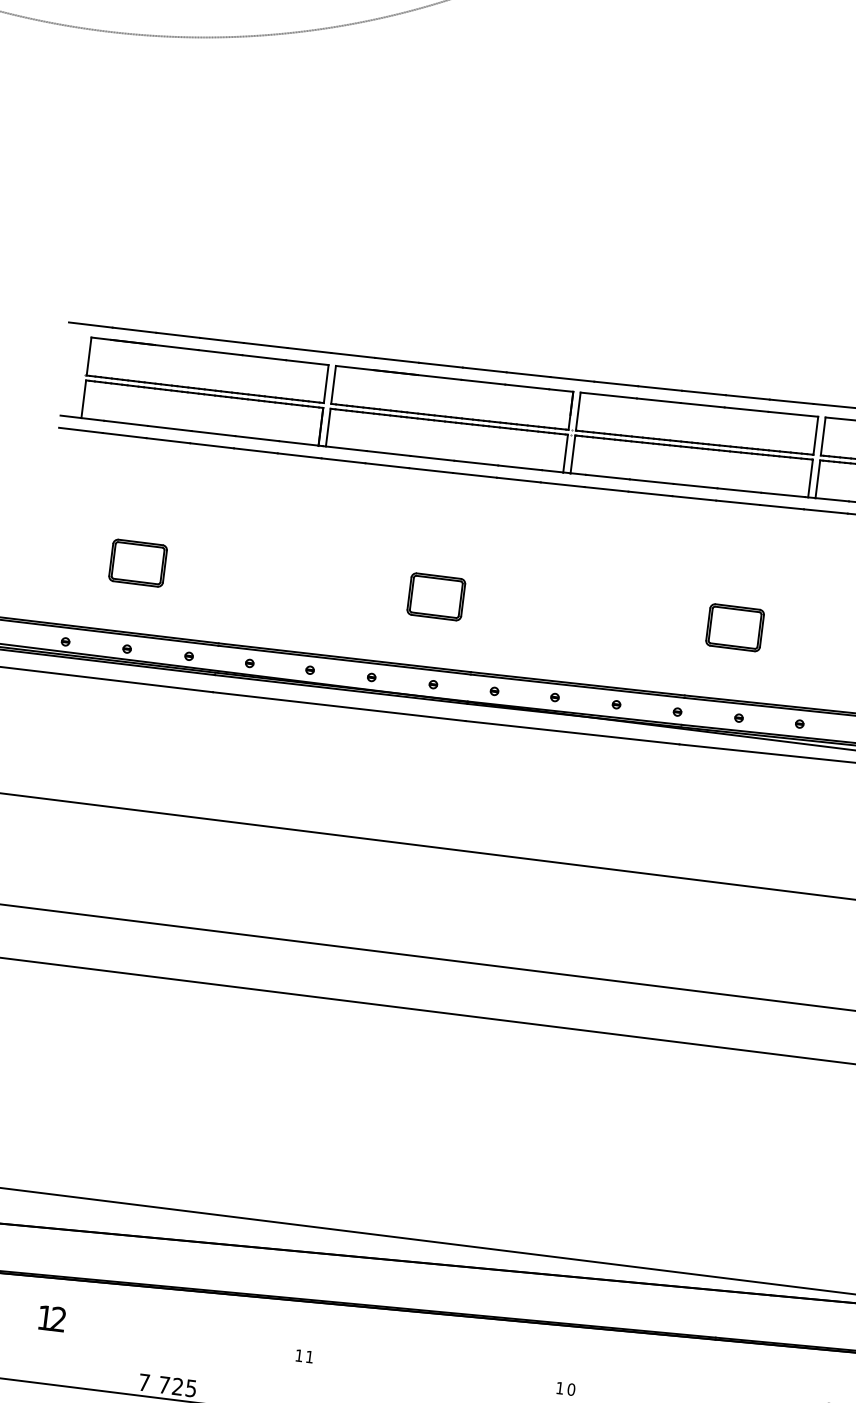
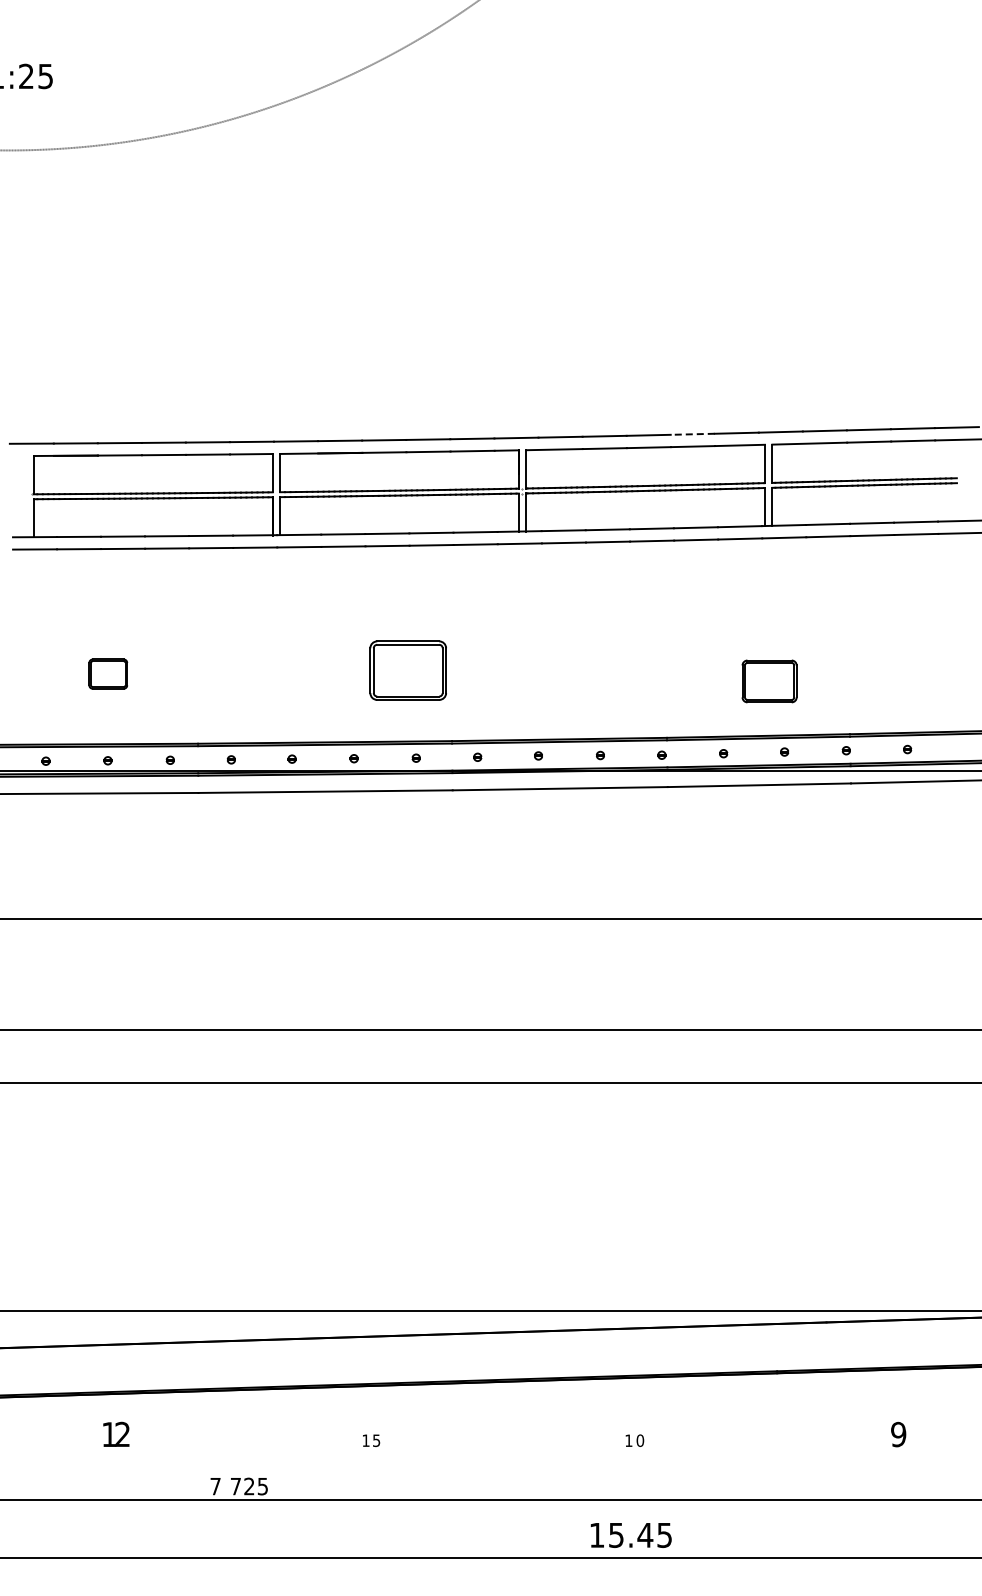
line: (747, 397) -> (692, 434), solid -> dashed
part: (138, 562) -> (108, 673), size x0.7
part: (436, 596) -> (408, 670), size x1.4
part: (735, 627) -> (769, 681), moved
text: (309, 1356) -> (376, 1440), 1 -> 5

